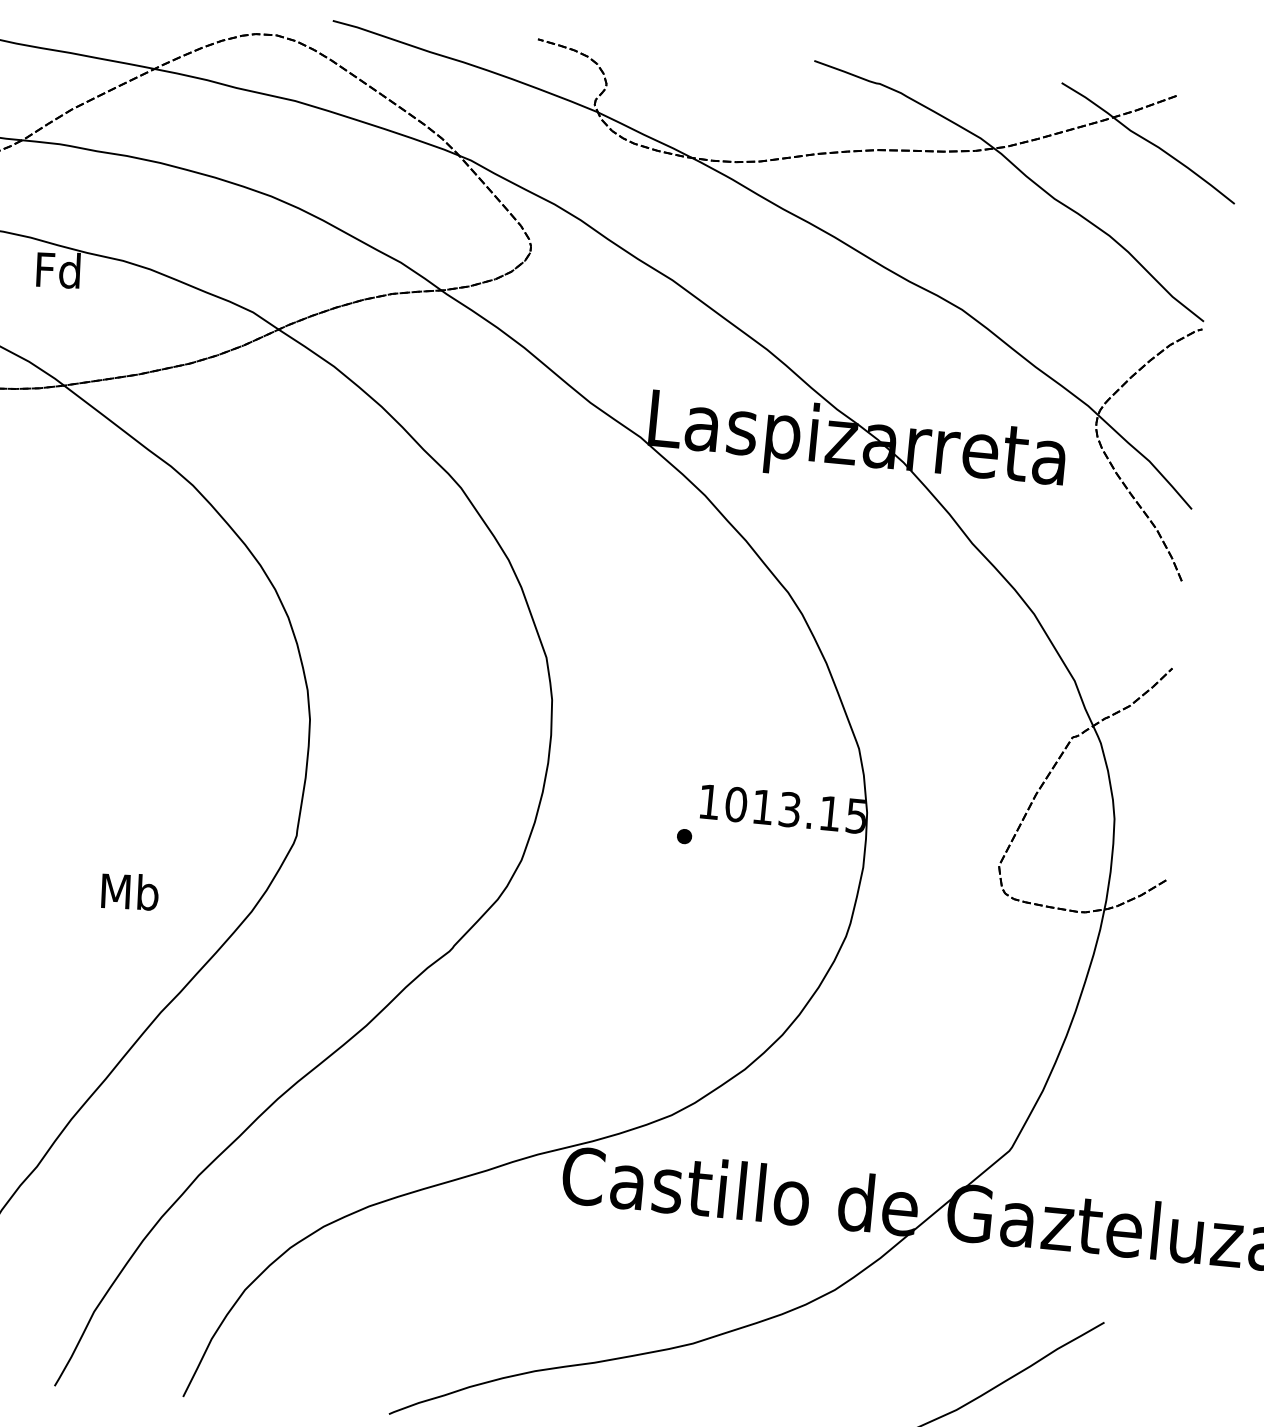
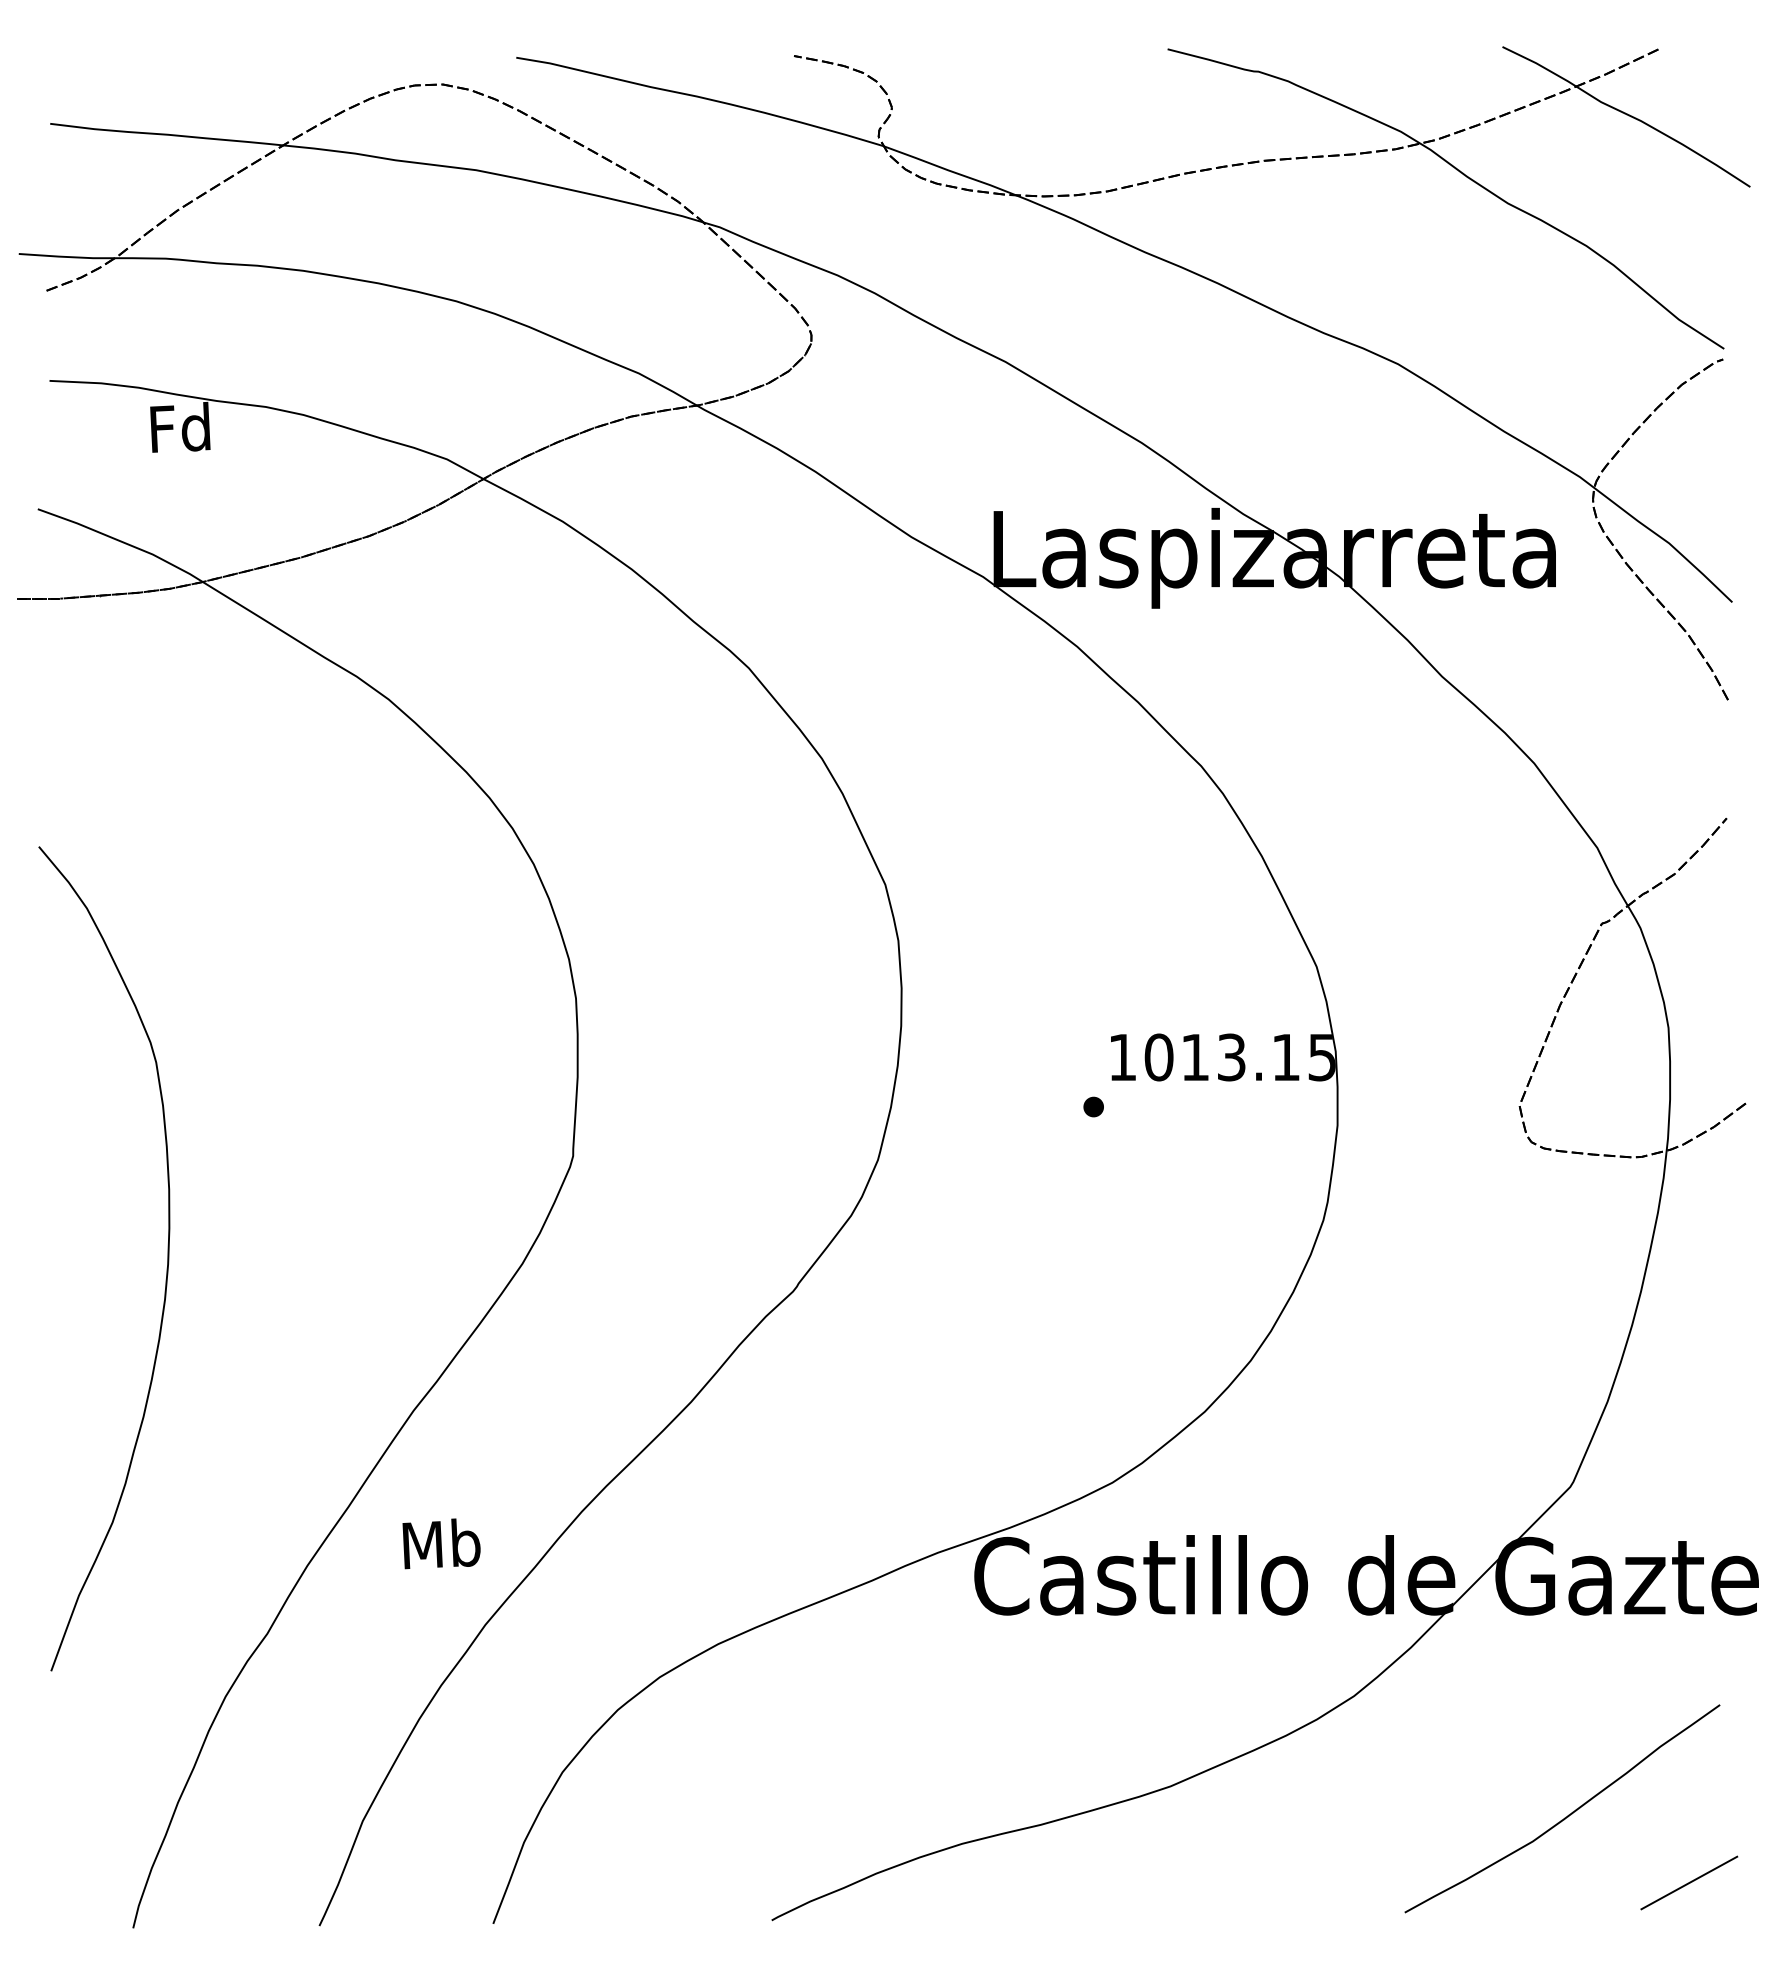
text: (129, 891) -> (441, 1543), moved

